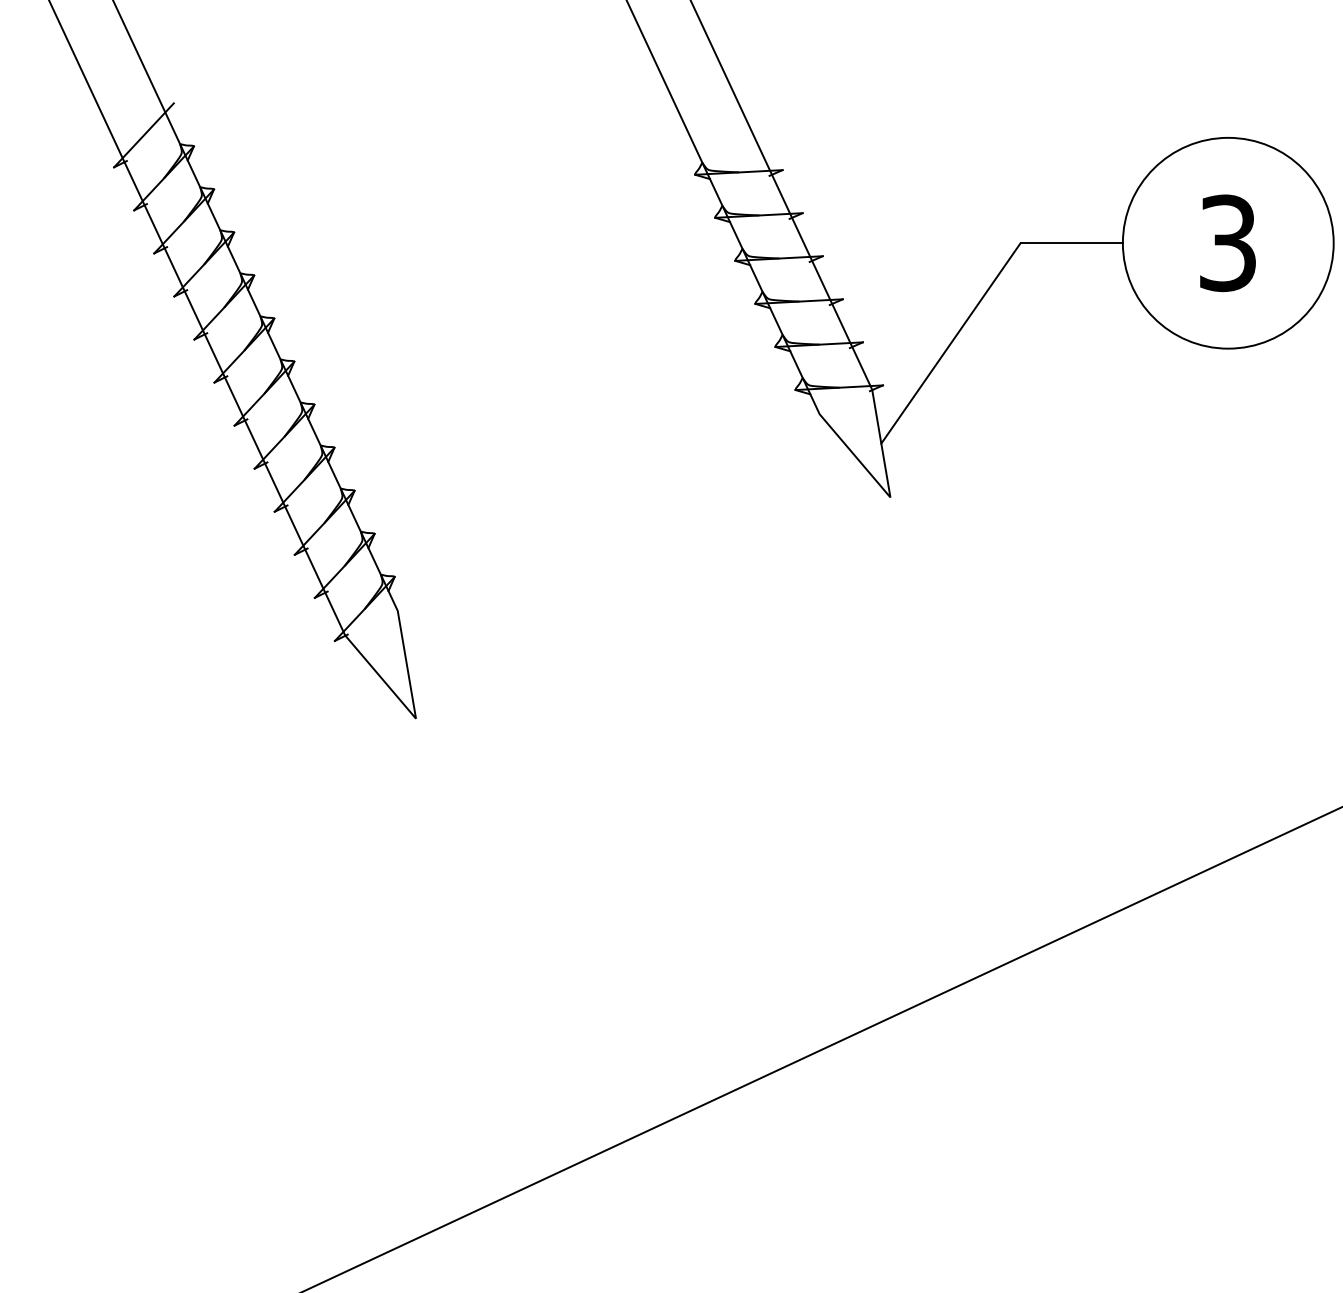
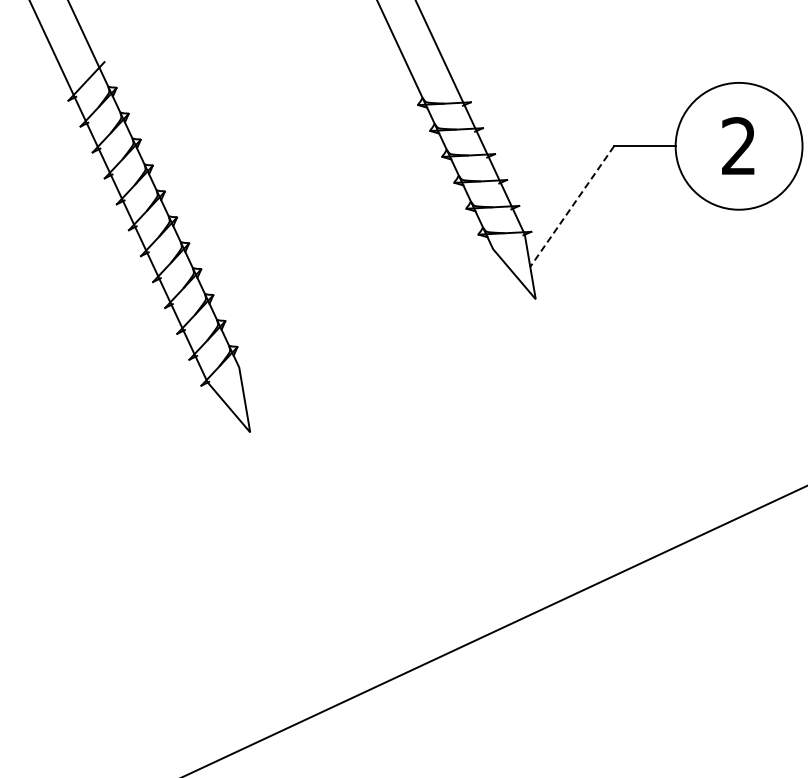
text: (1227, 243) -> (738, 146), 3 -> 2
line: (949, 344) -> (571, 207), solid -> dashed

